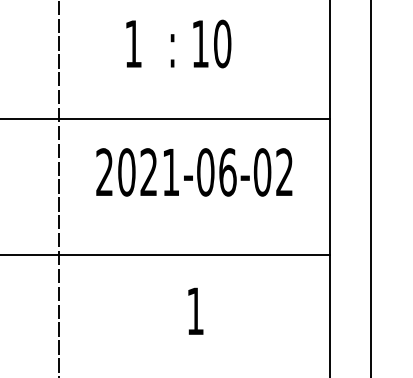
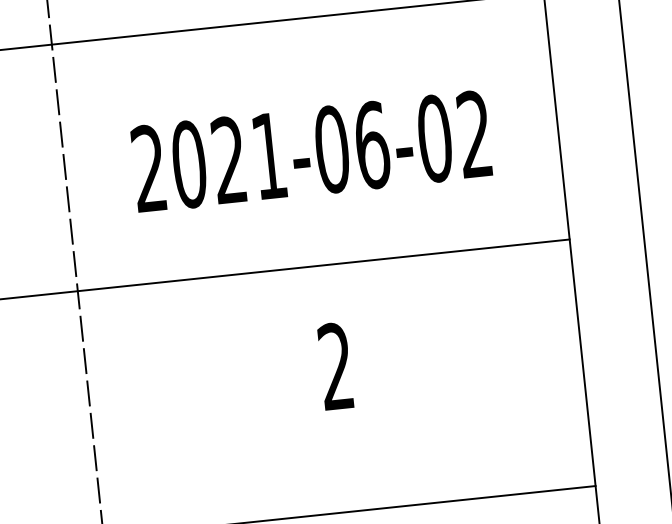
text: (194, 172) -> (311, 151), moved
text: (195, 310) -> (336, 365), 1 -> 2

